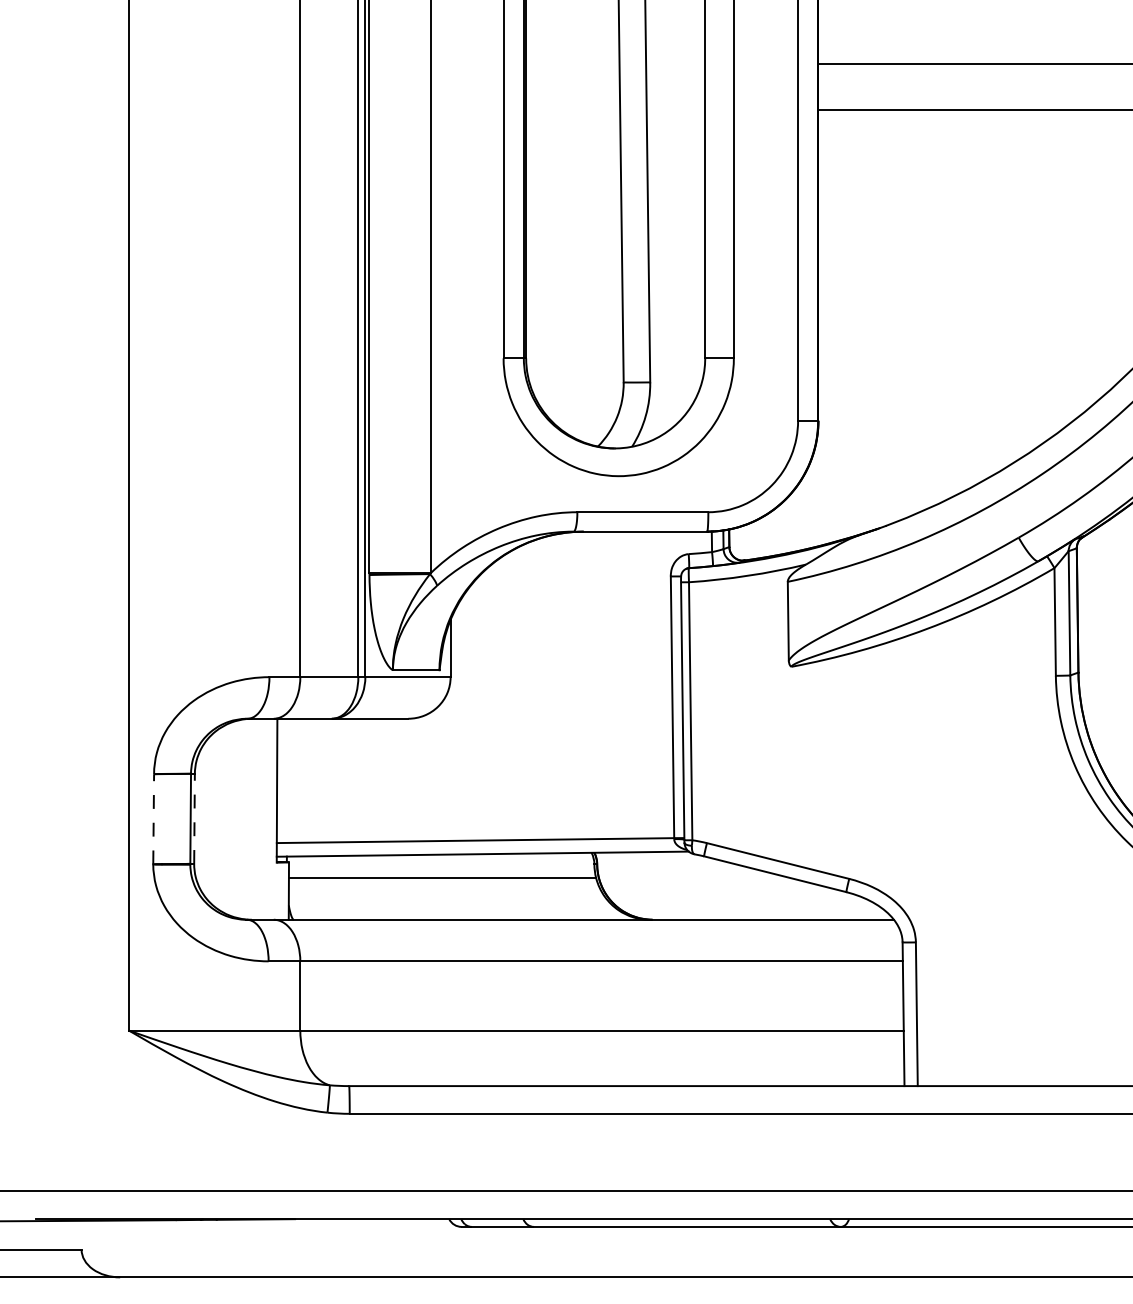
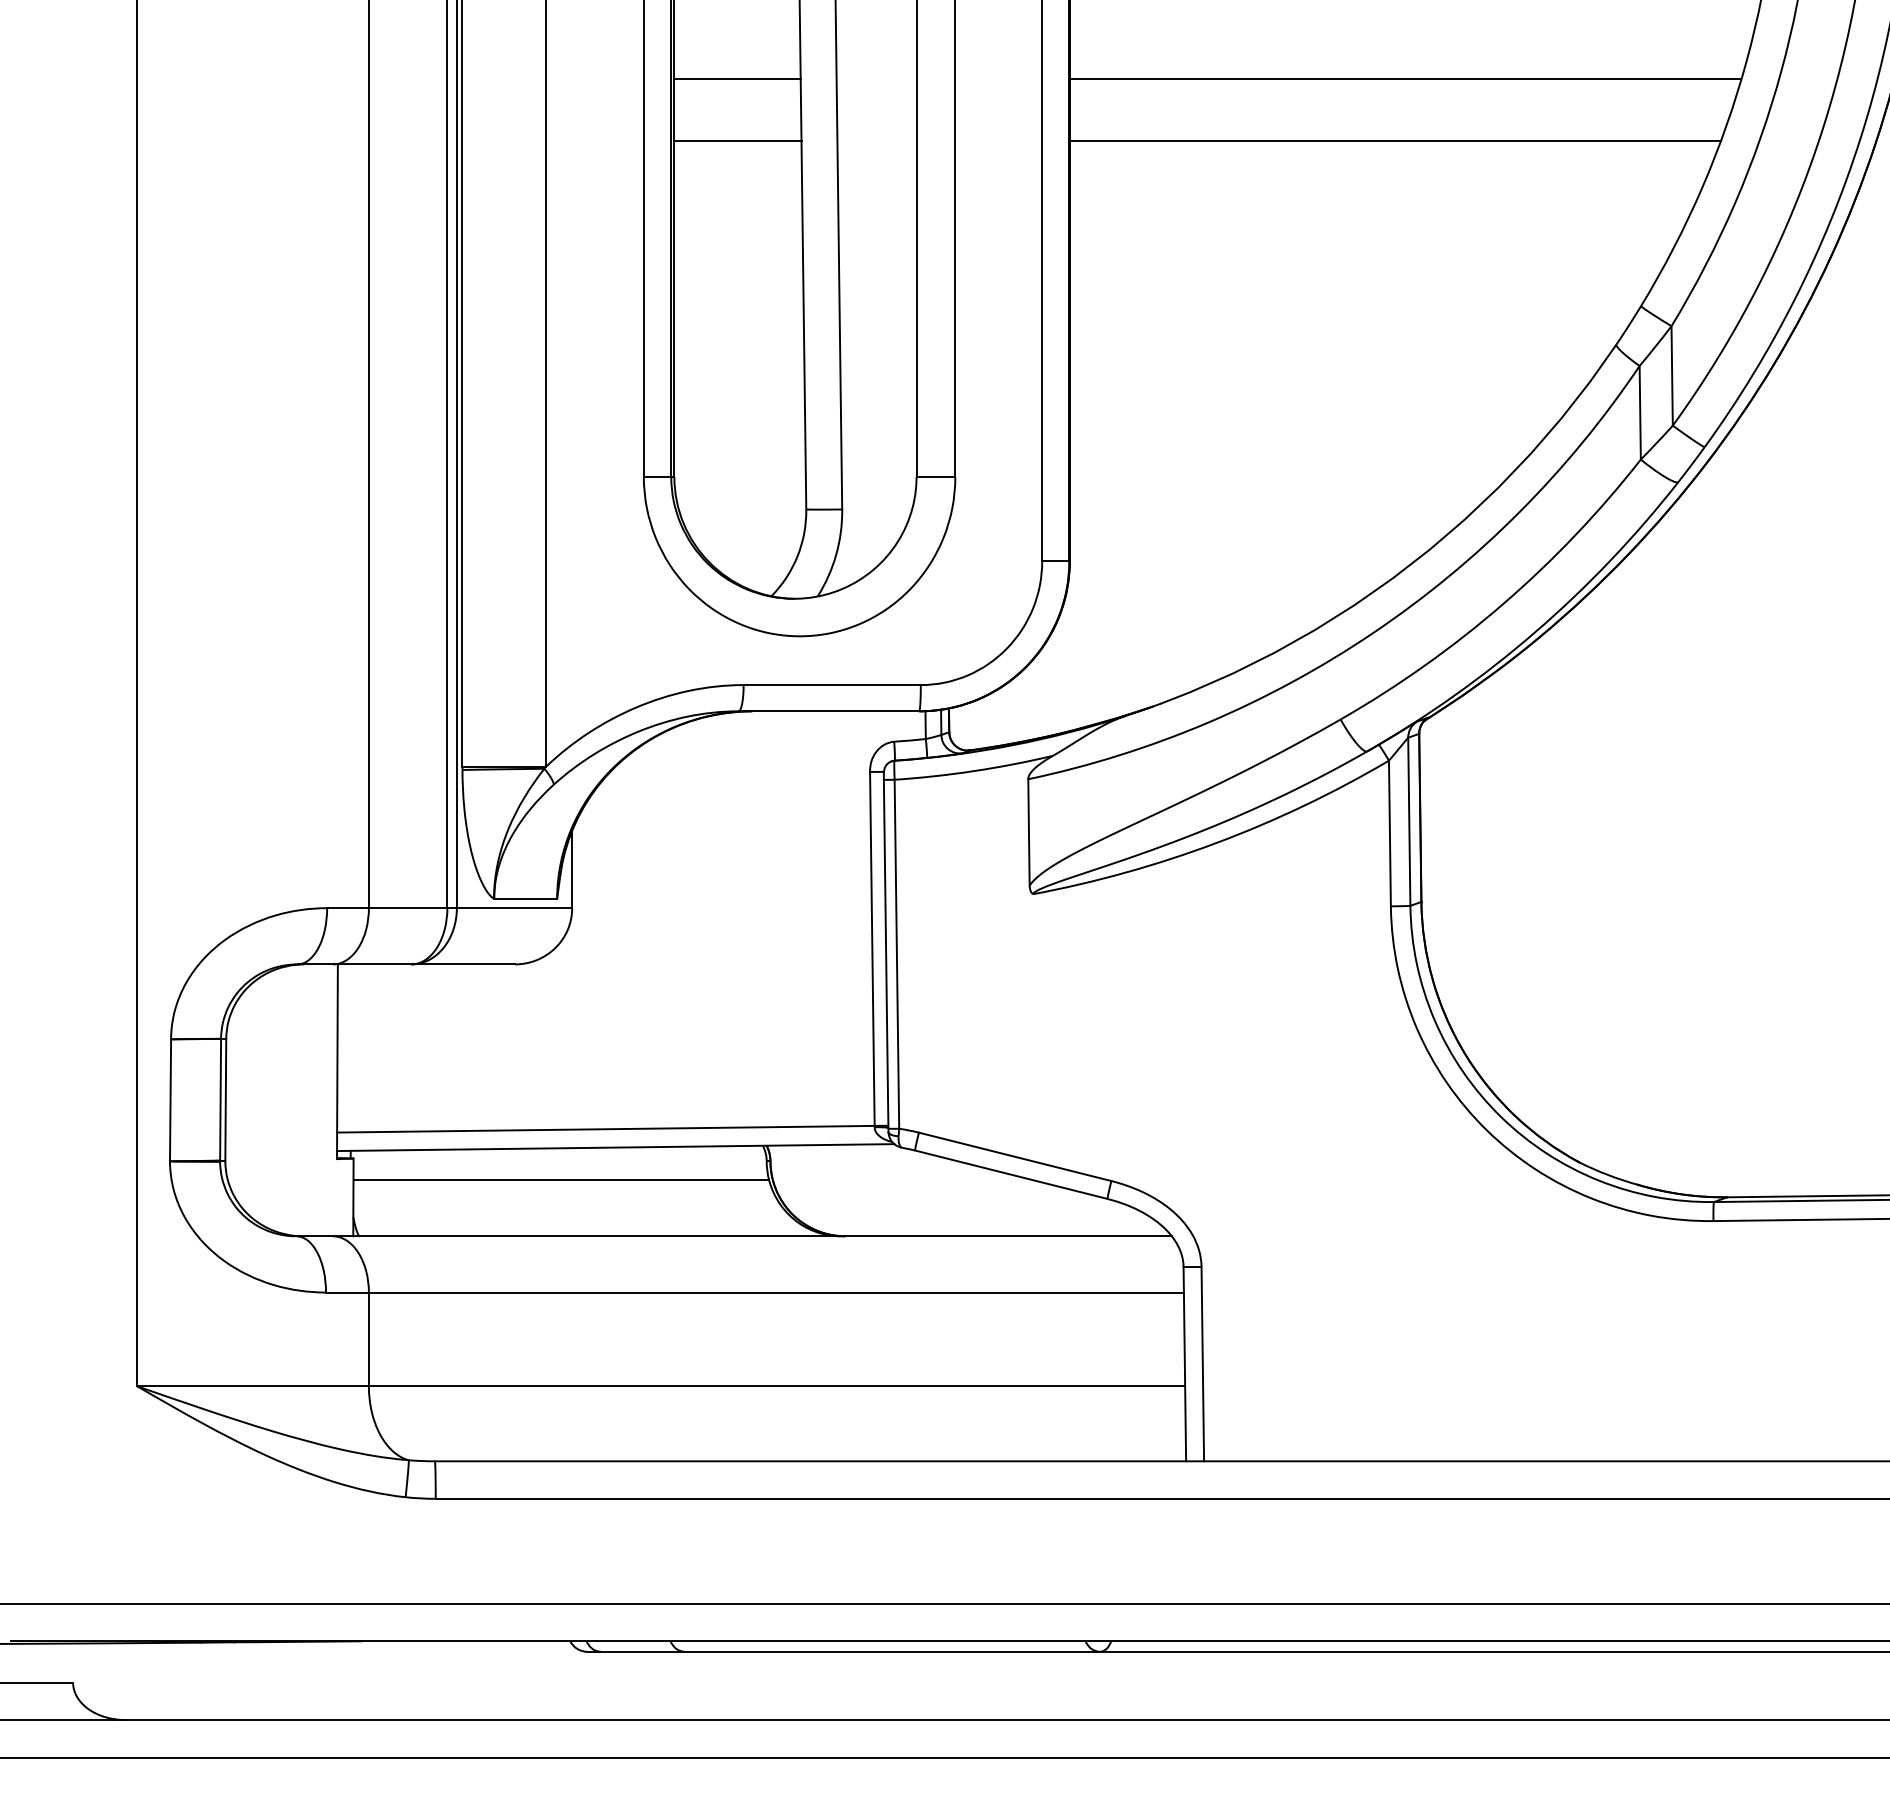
line: (572, 64) -> (737, 79), added
line: (572, 109) -> (737, 140), added
line: (194, 818) -> (225, 1099), dashed -> solid
line: (153, 819) -> (170, 1100), dashed -> solid

